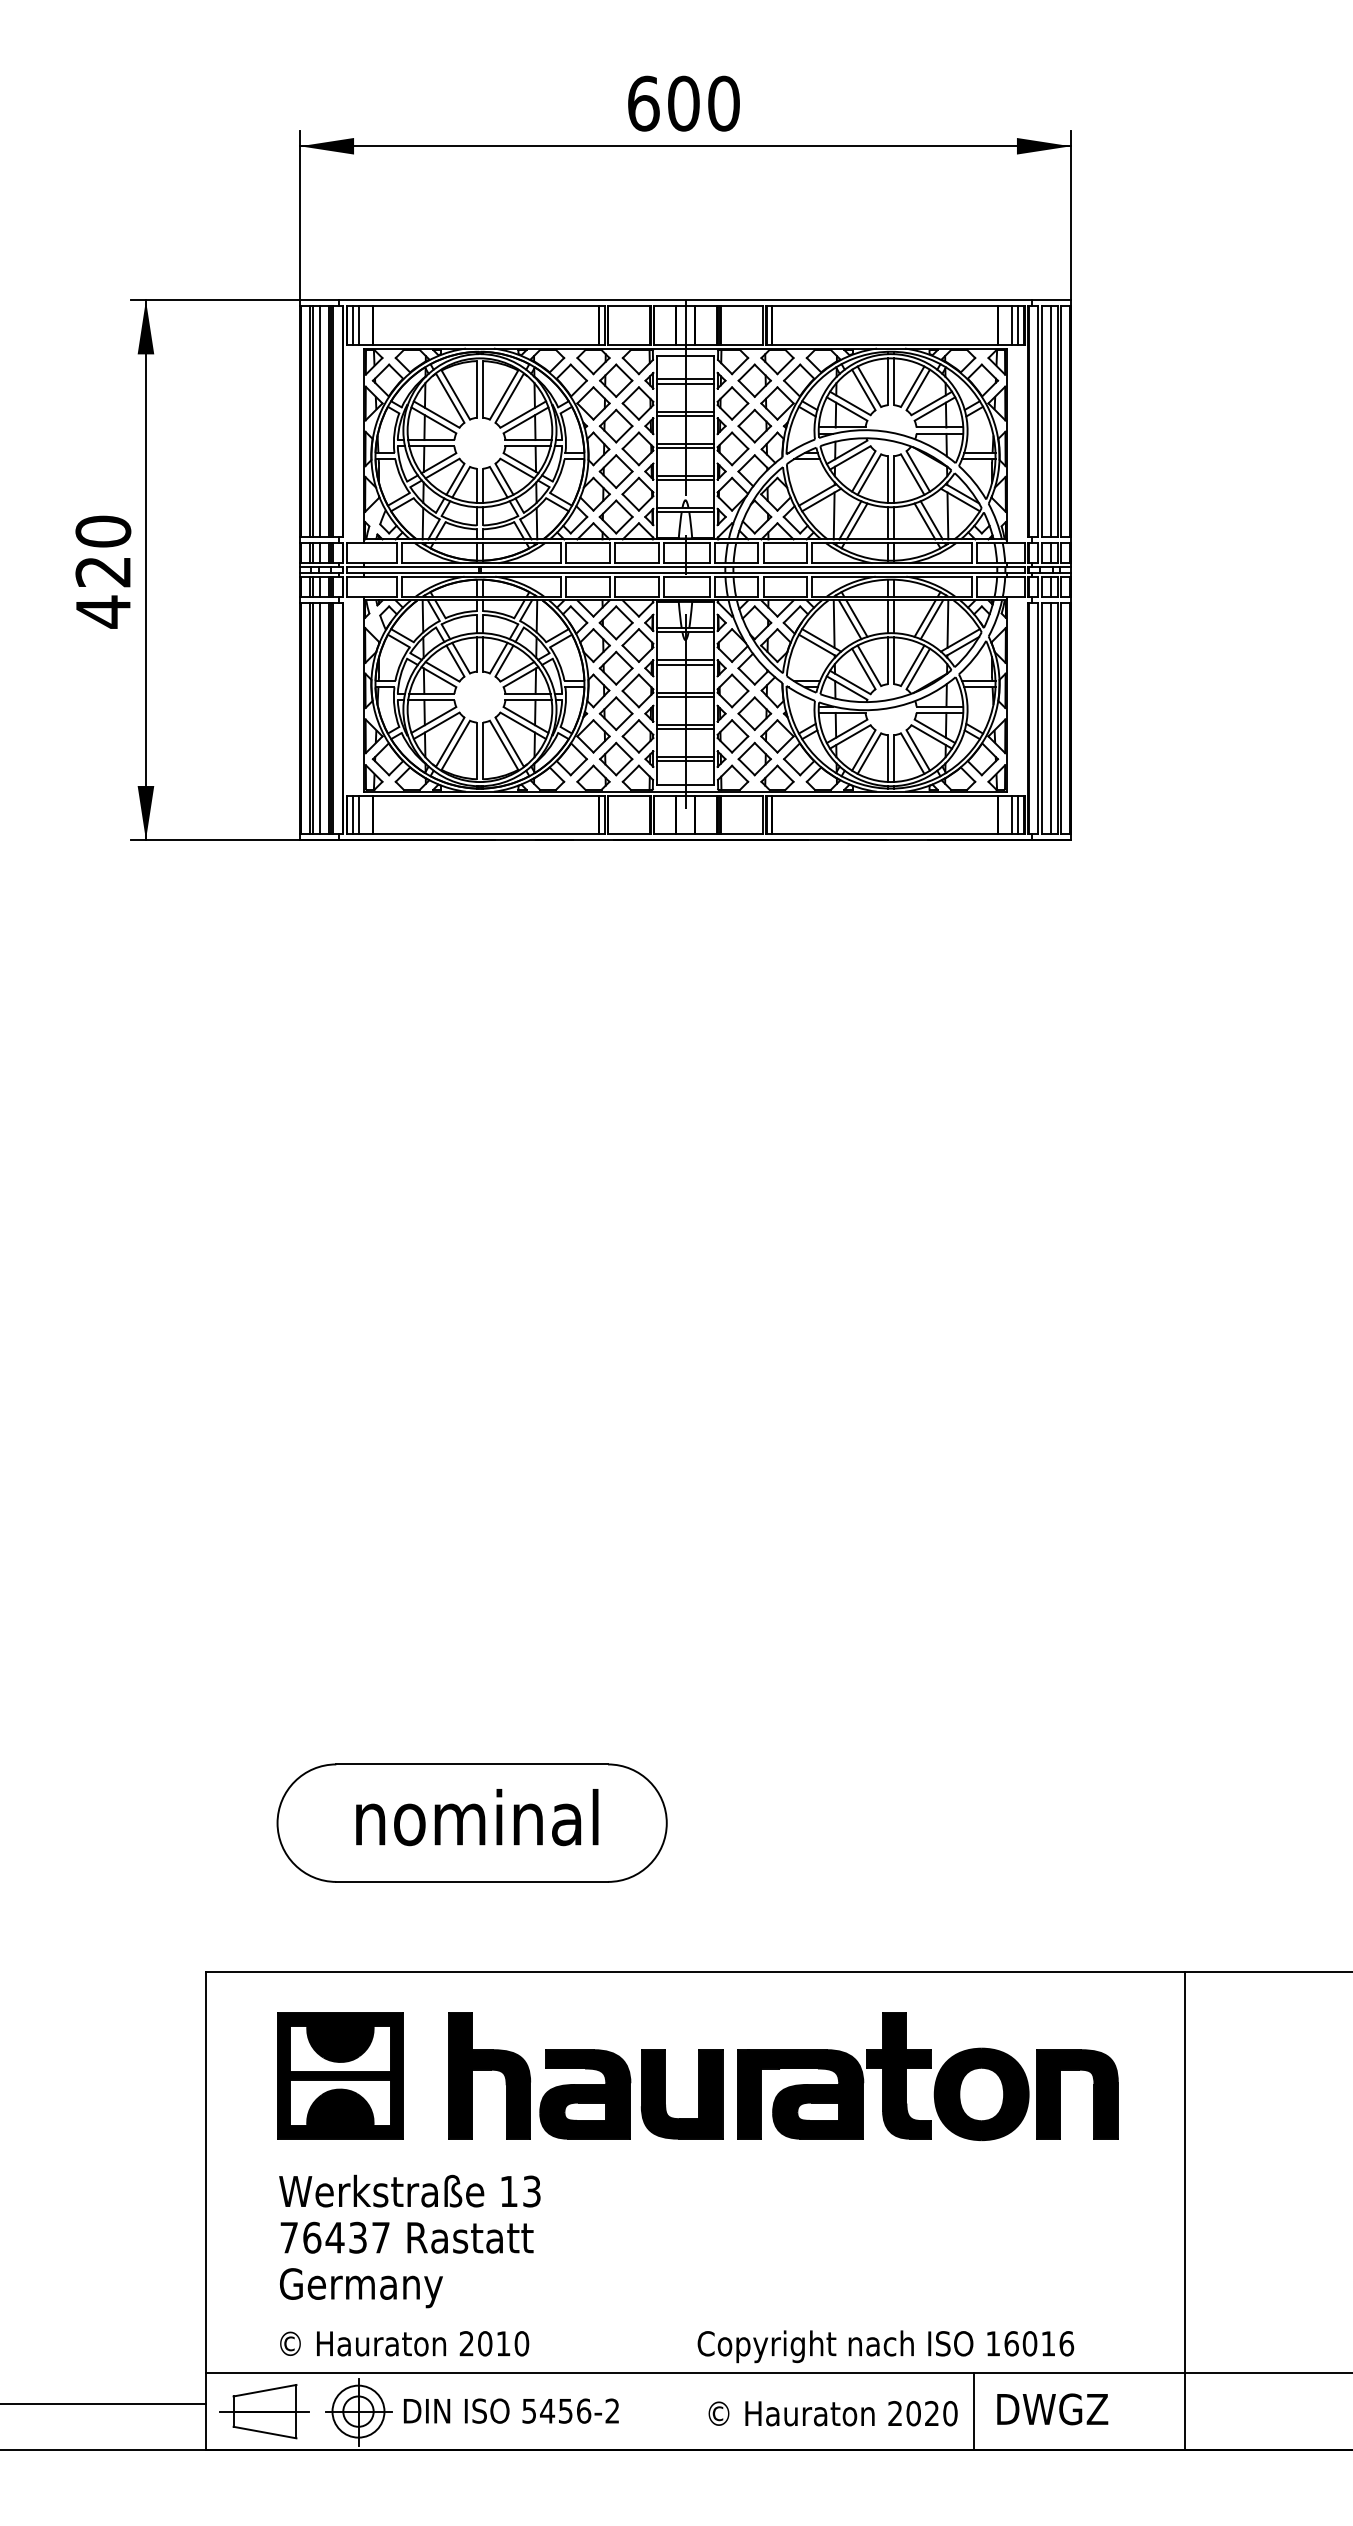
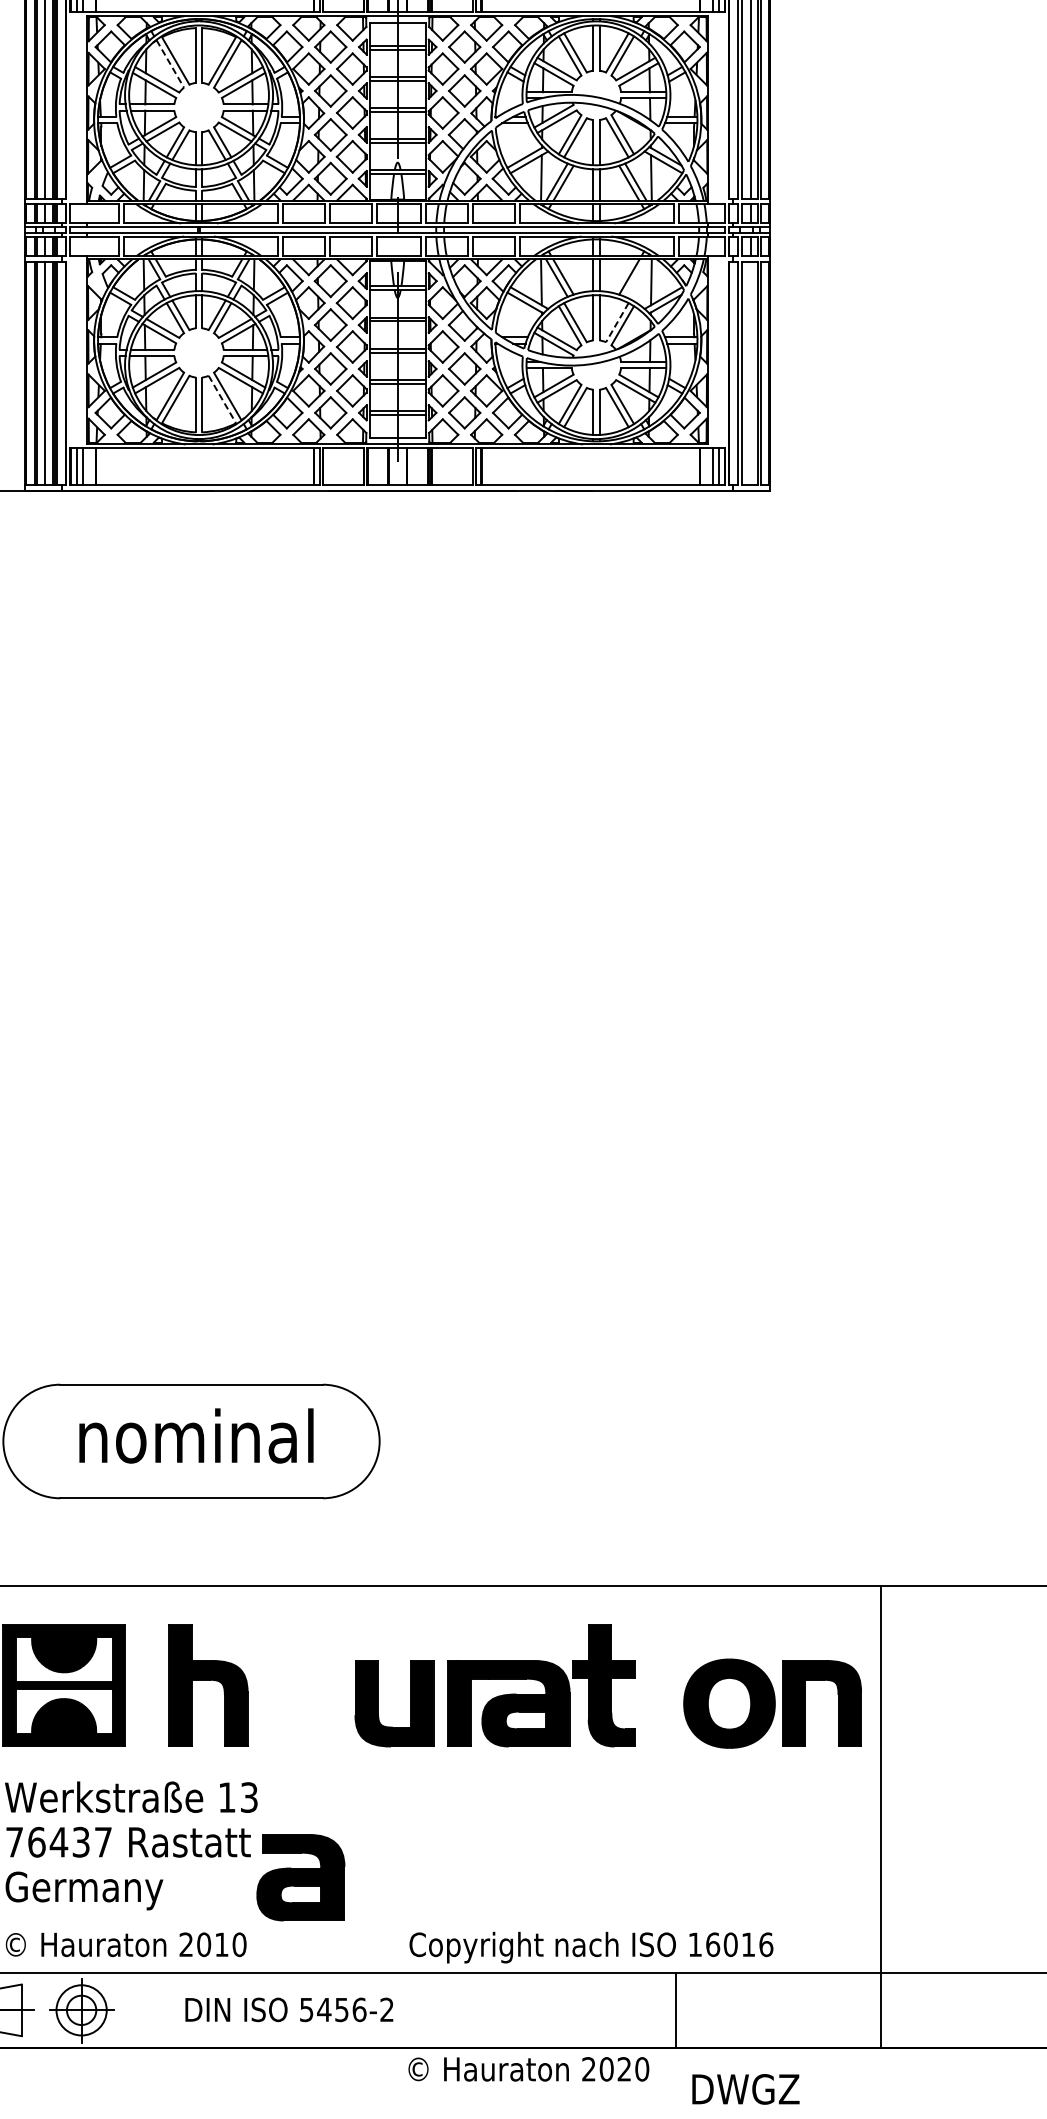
line: (450, 398) -> (170, 64), solid -> dashed
line: (931, 619) -> (635, 277), removed
line: (912, 666) -> (617, 323), solid -> dashed
line: (1050, 718) -> (750, 373), removed
line: (504, 745) -> (222, 399), solid -> dashed
part: (1025, 2093) -> (771, 1702), moved
part: (585, 2094) -> (301, 1877), moved
text: (1052, 2409) -> (745, 2089), moved
text: (511, 2410) -> (289, 2009), moved
text: (832, 2413) -> (528, 2069), moved

